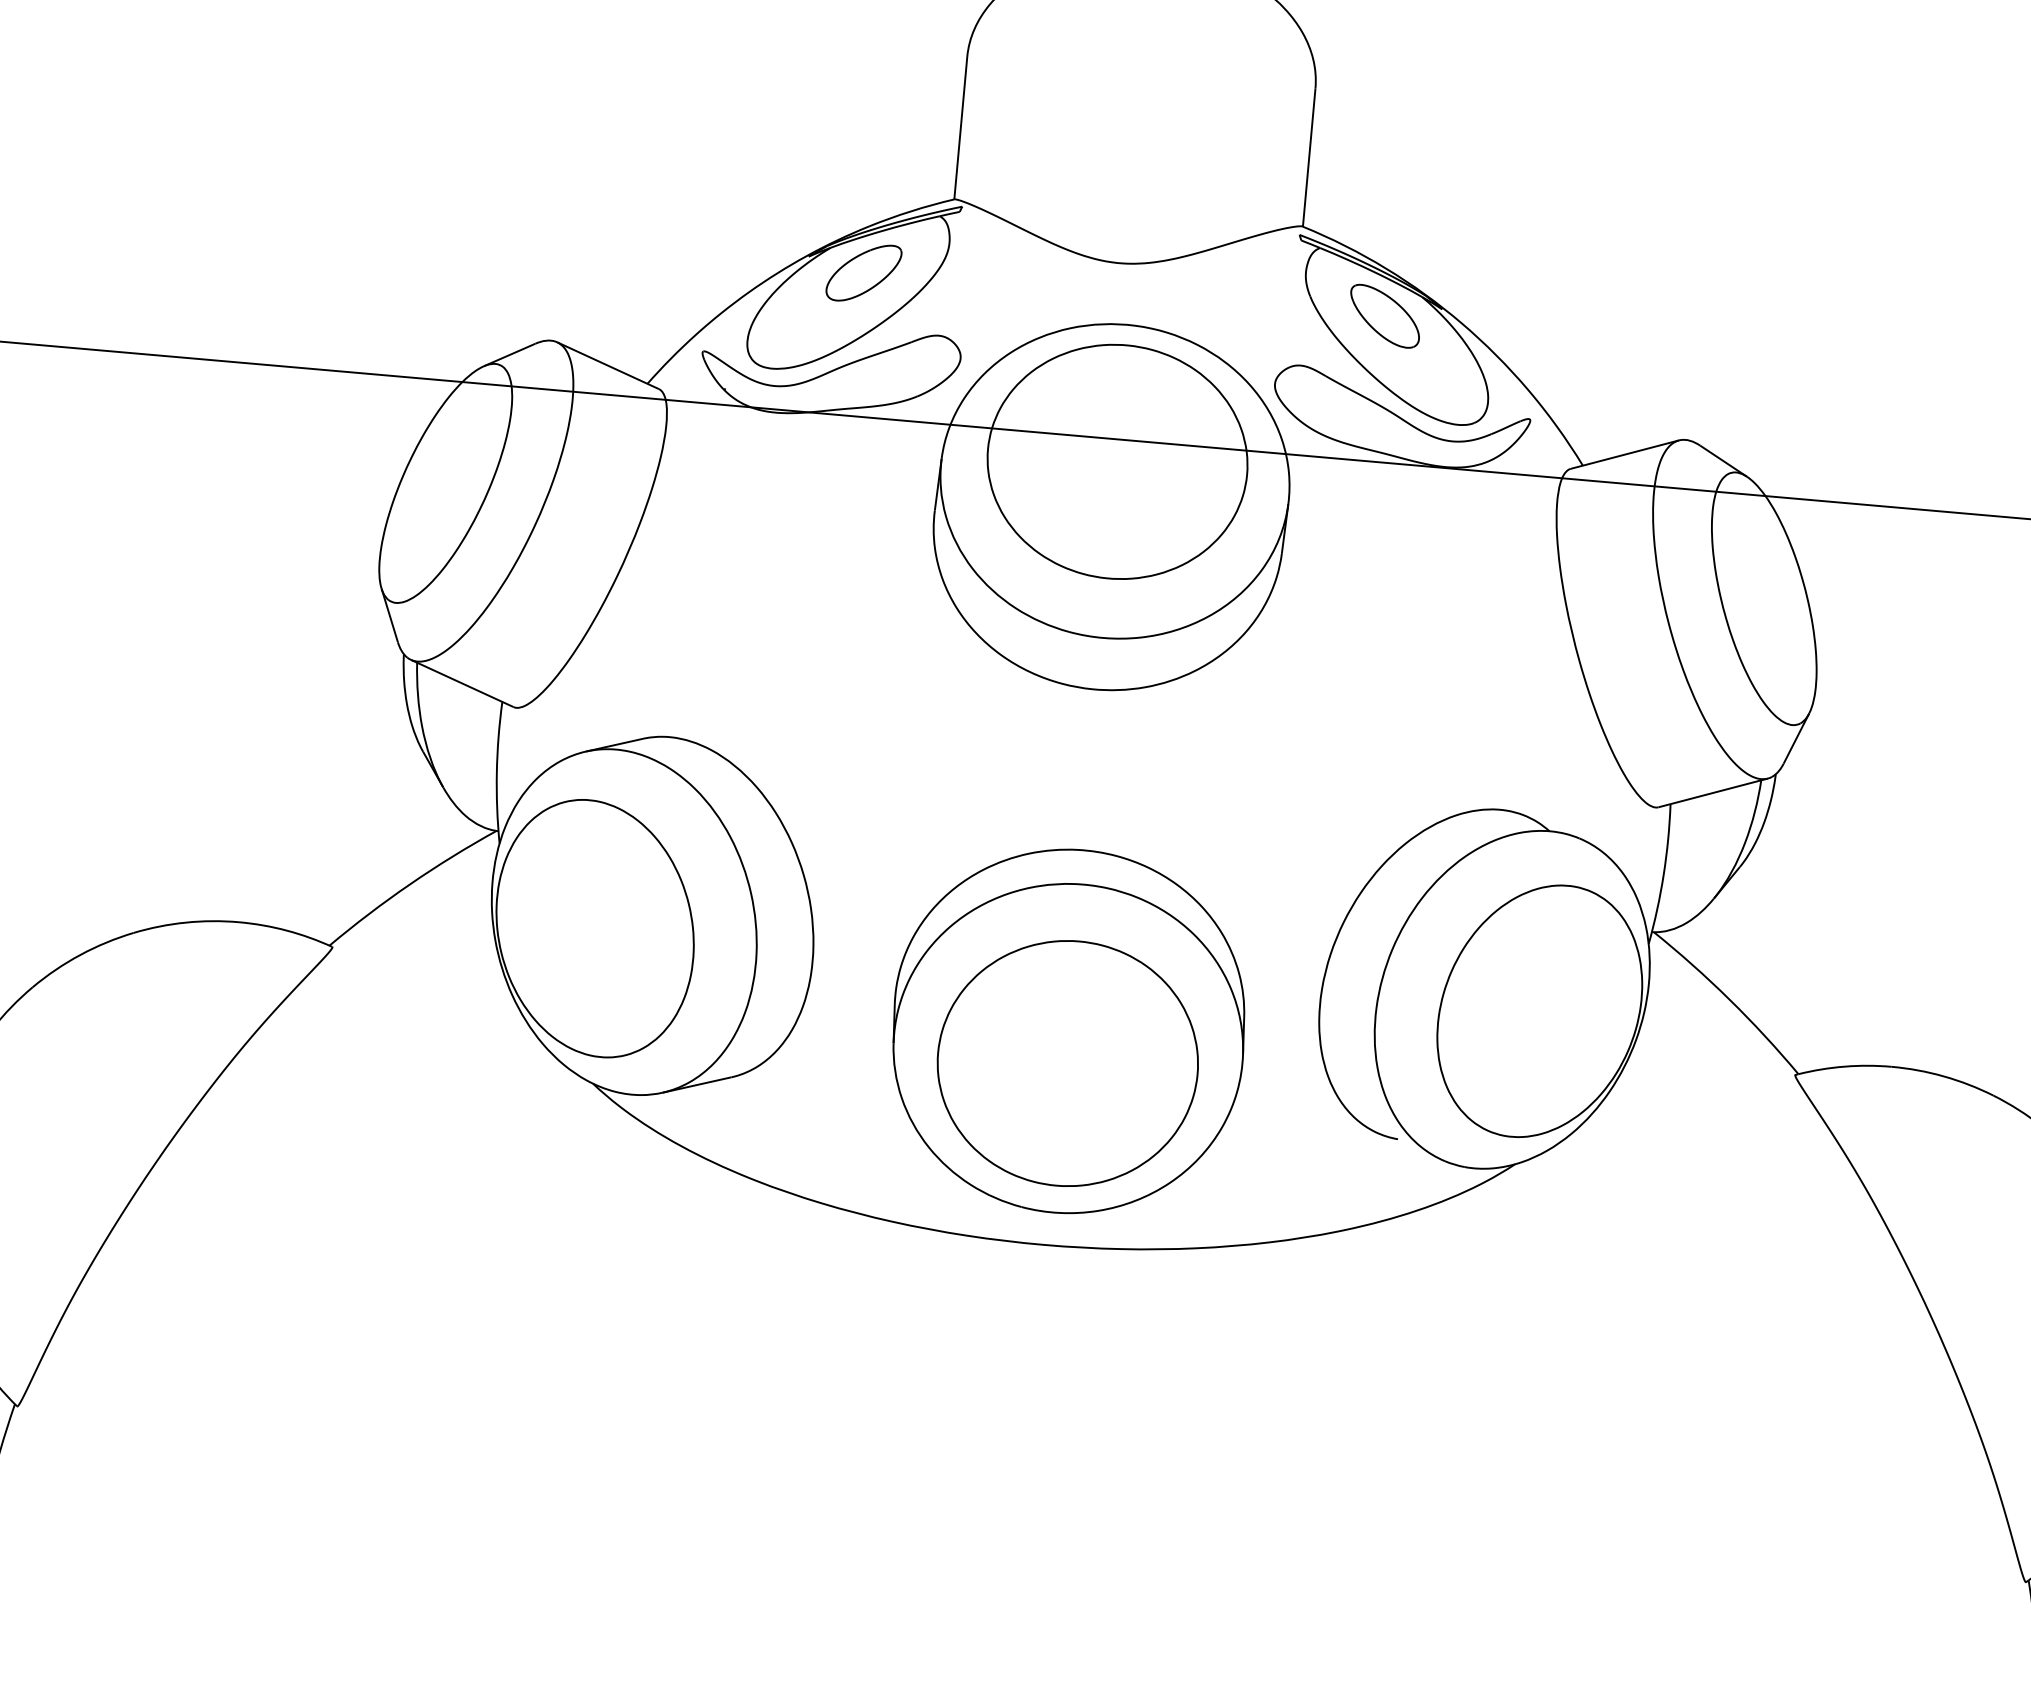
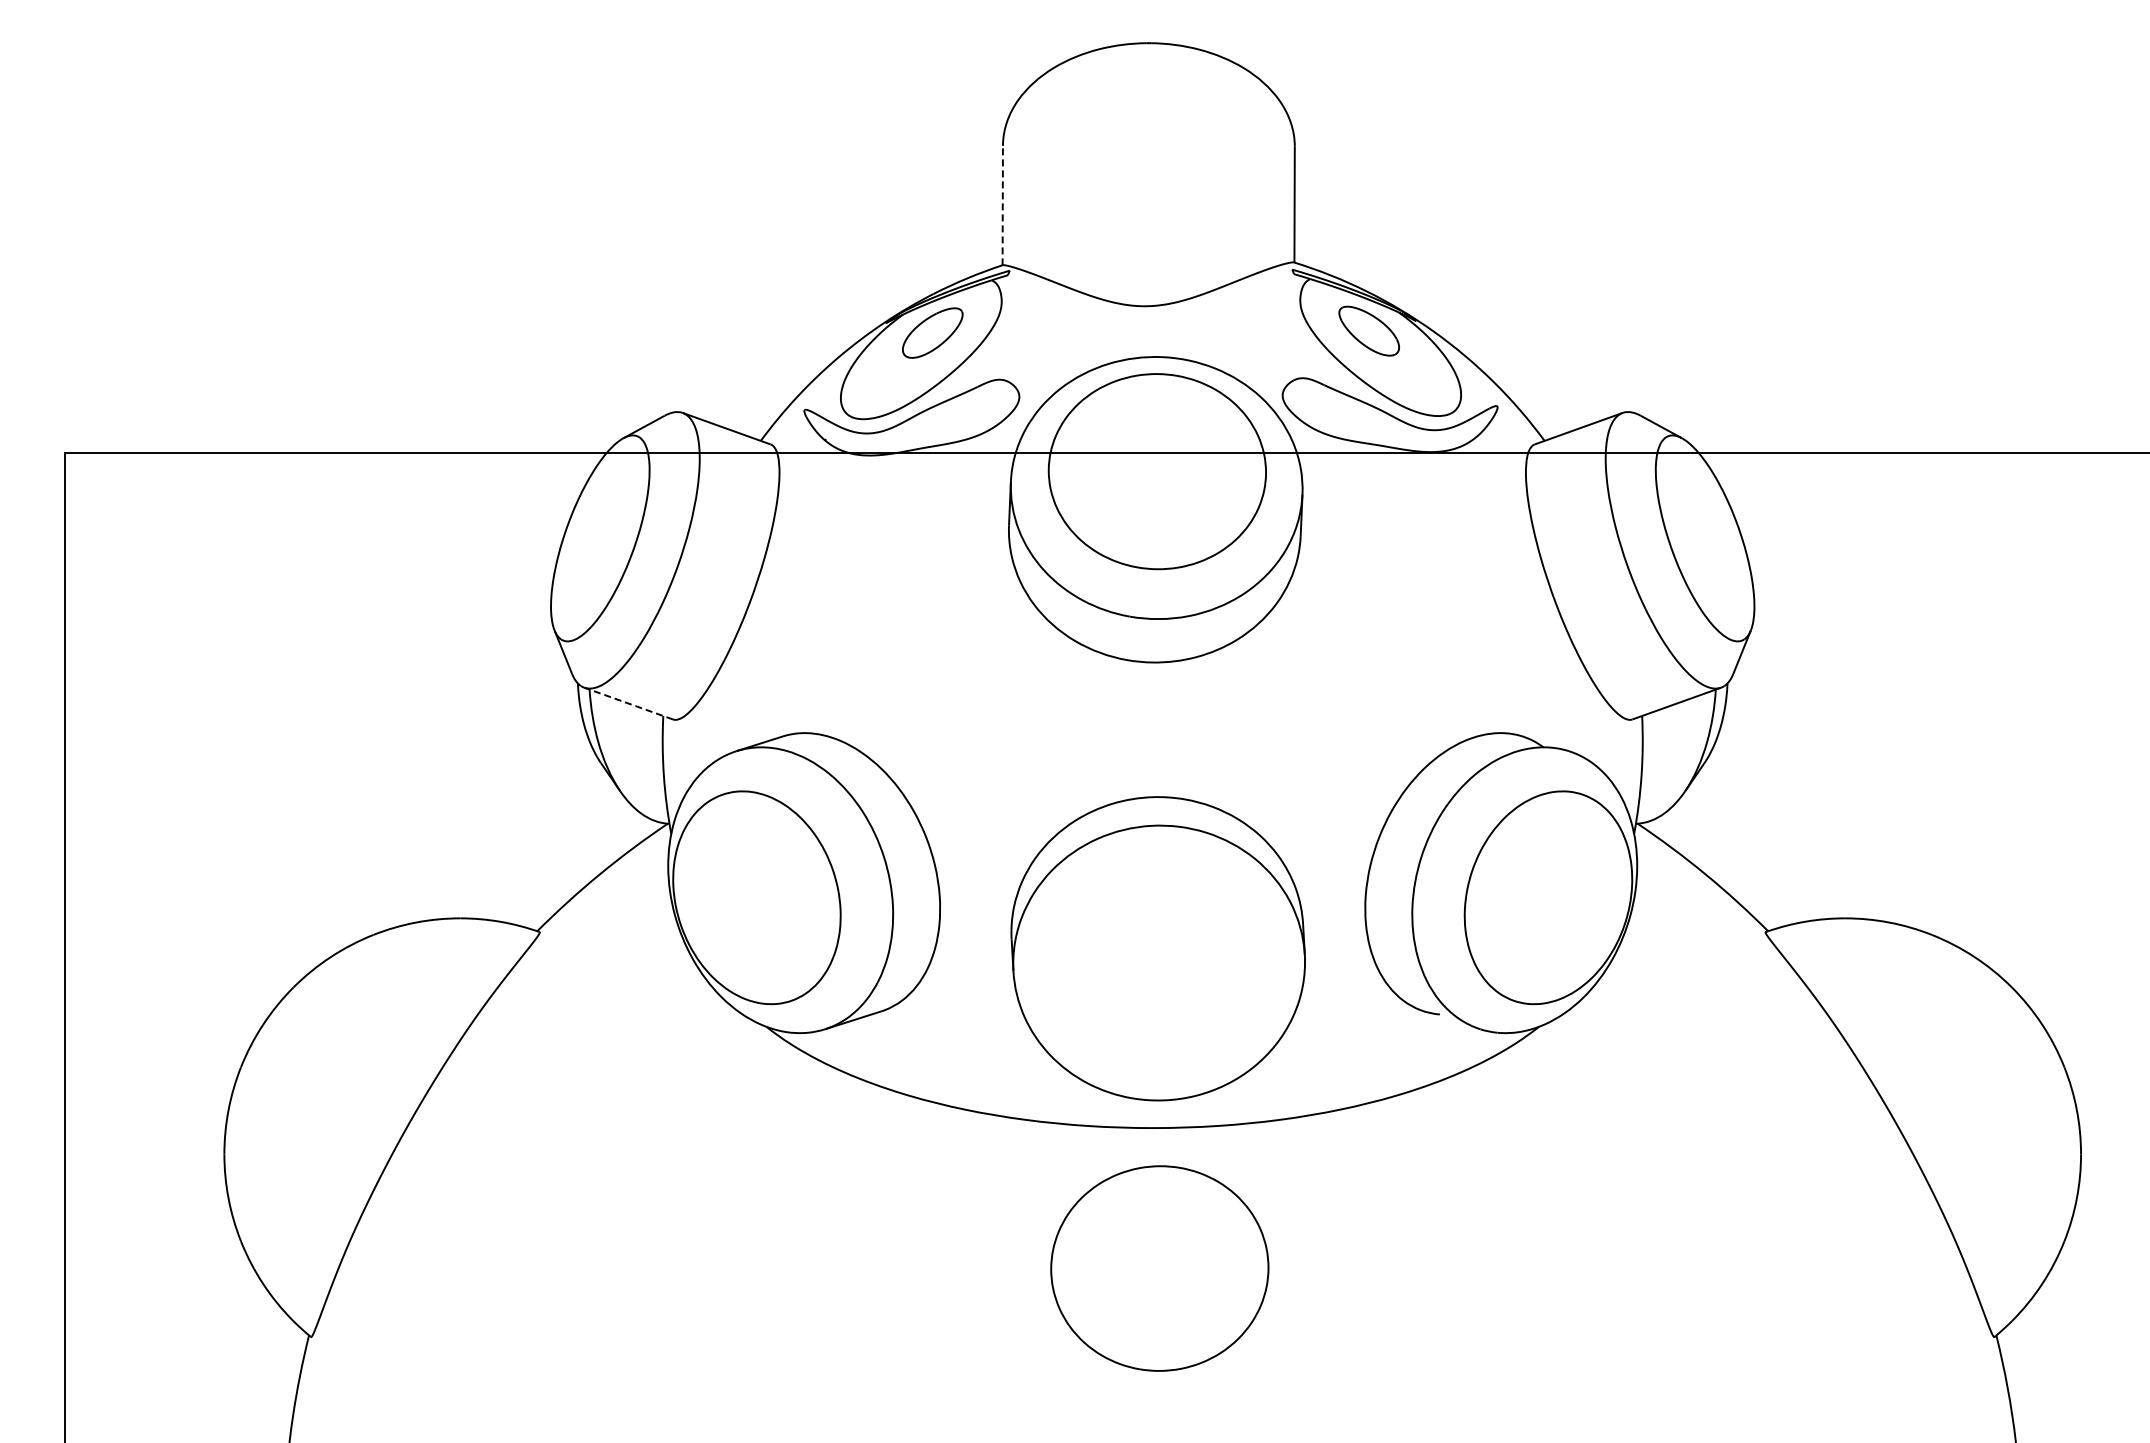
line: (960, 128) -> (1002, 205), solid -> dashed
line: (462, 683) -> (628, 703), solid -> dashed
part: (1067, 1063) -> (1159, 1268), moved

